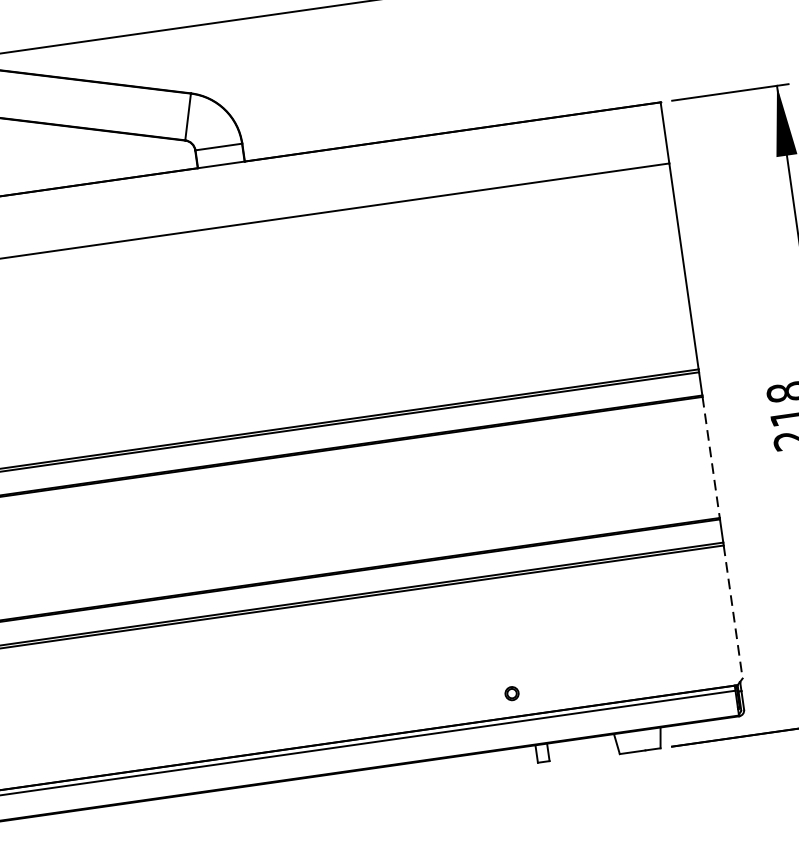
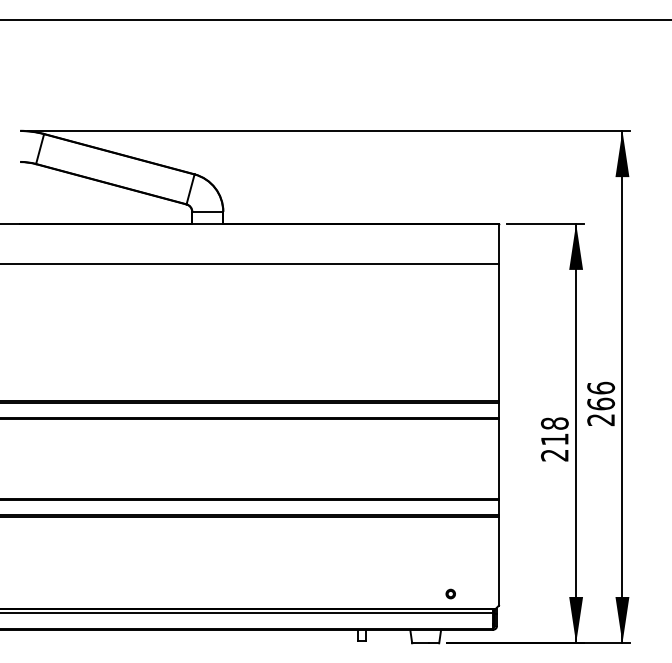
line: (712, 458) -> (499, 459), dashed -> solid
line: (733, 611) -> (499, 561), dashed -> solid
part: (511, 692) -> (450, 593), moved

